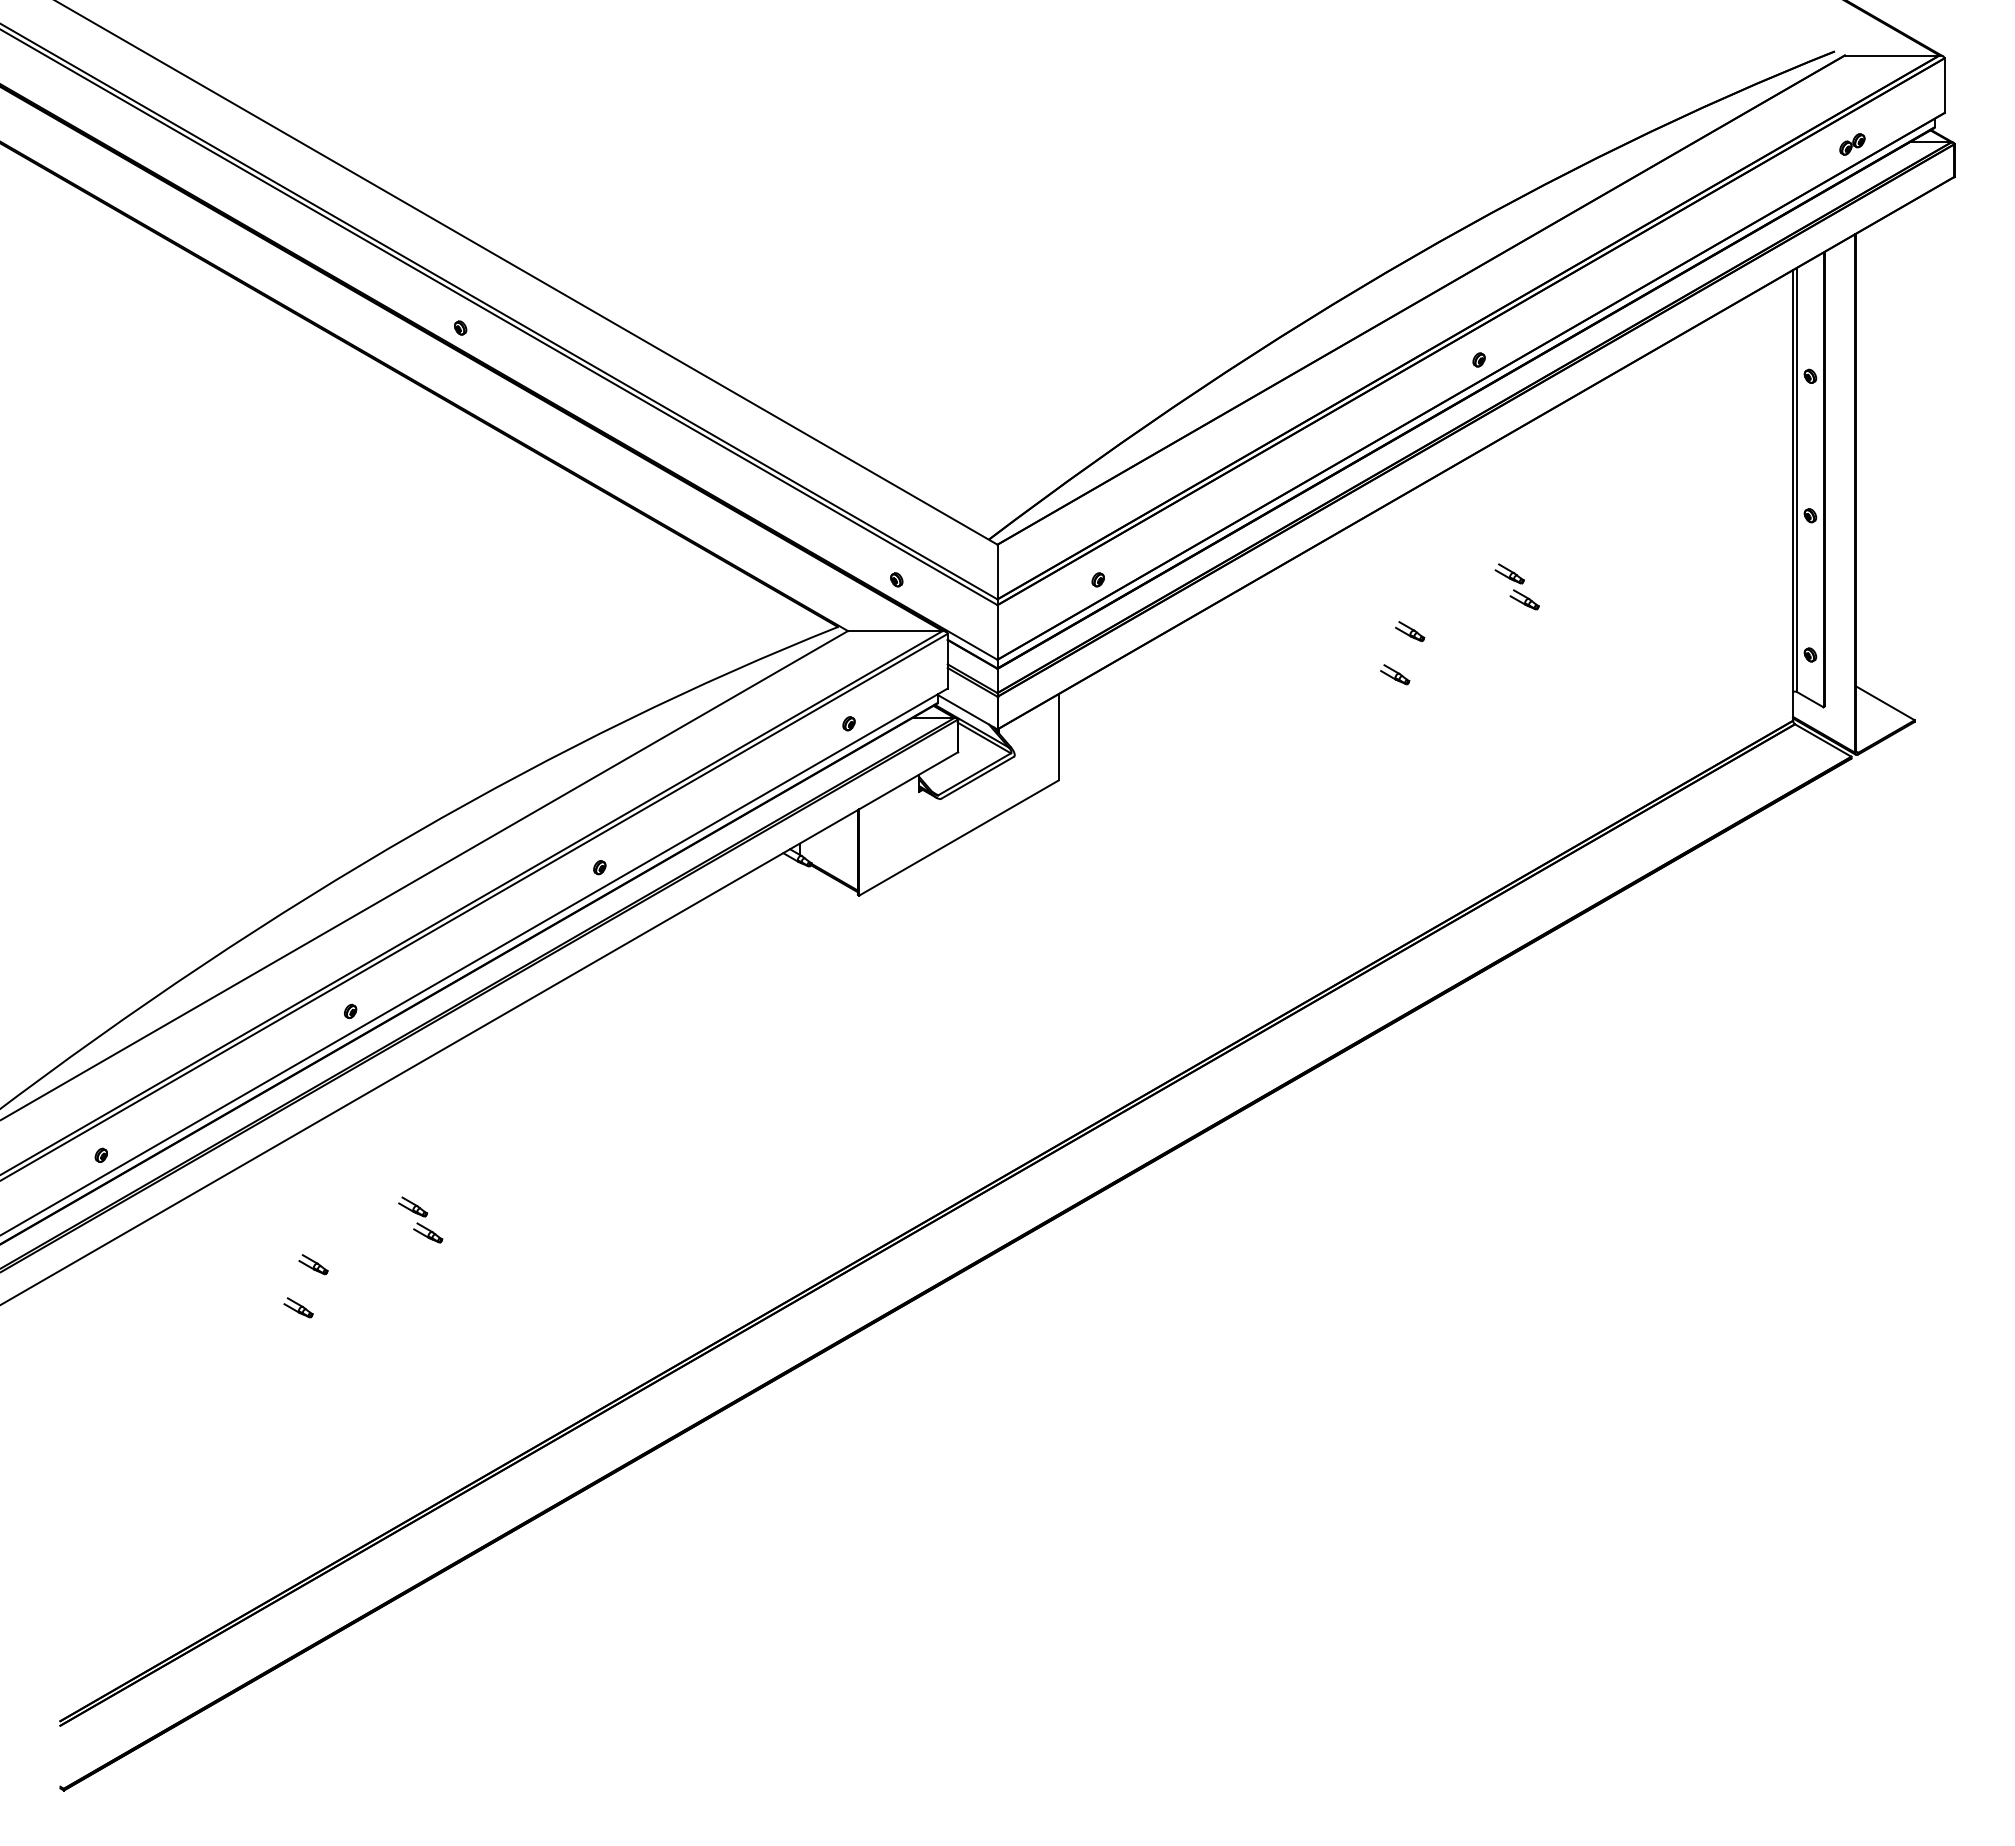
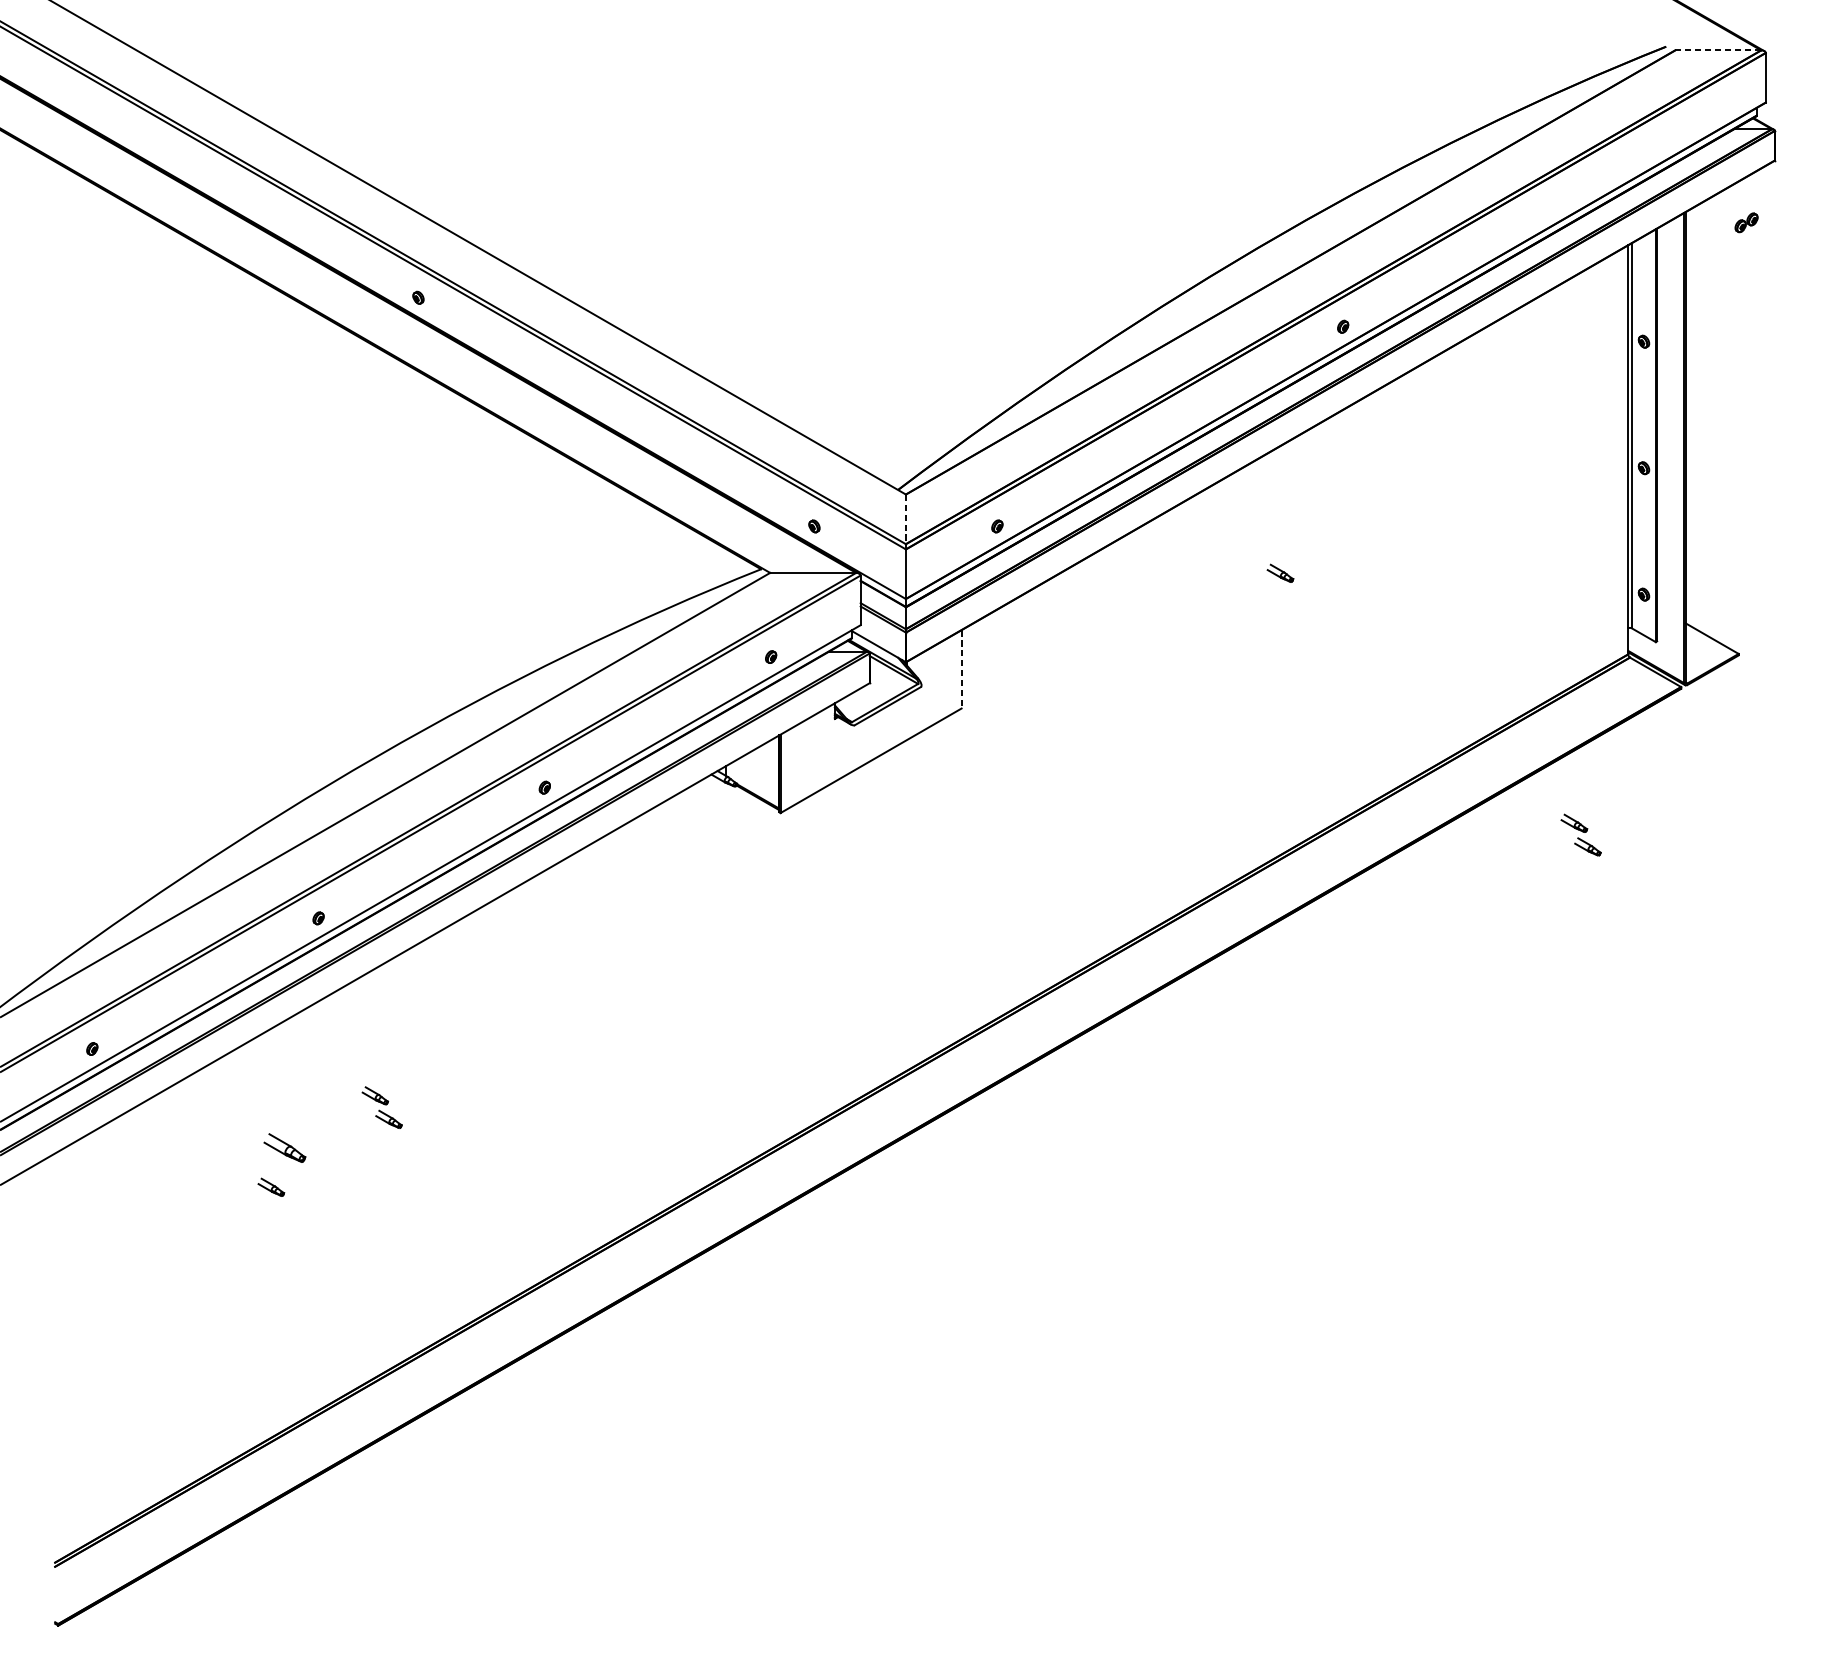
line: (1891, 55) -> (1717, 50), solid -> dashed
part: (1852, 144) -> (1746, 222), moved
line: (997, 572) -> (905, 519), solid -> dashed
part: (1516, 586) -> (1580, 834), moved
part: (1395, 674) -> (1267, 612), removed
line: (1058, 737) -> (961, 669), solid -> dashed
part: (313, 1264) -> (284, 1148), size x1.6

